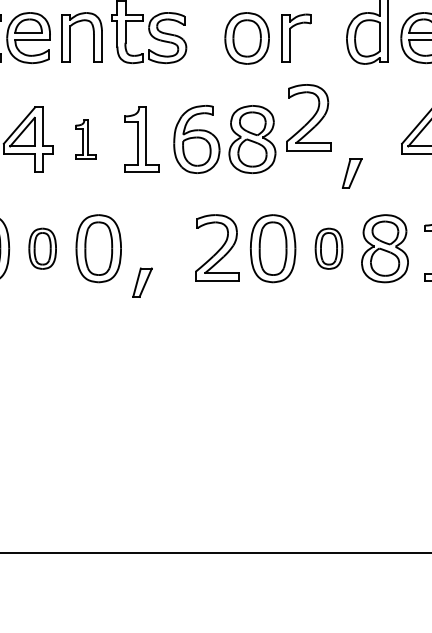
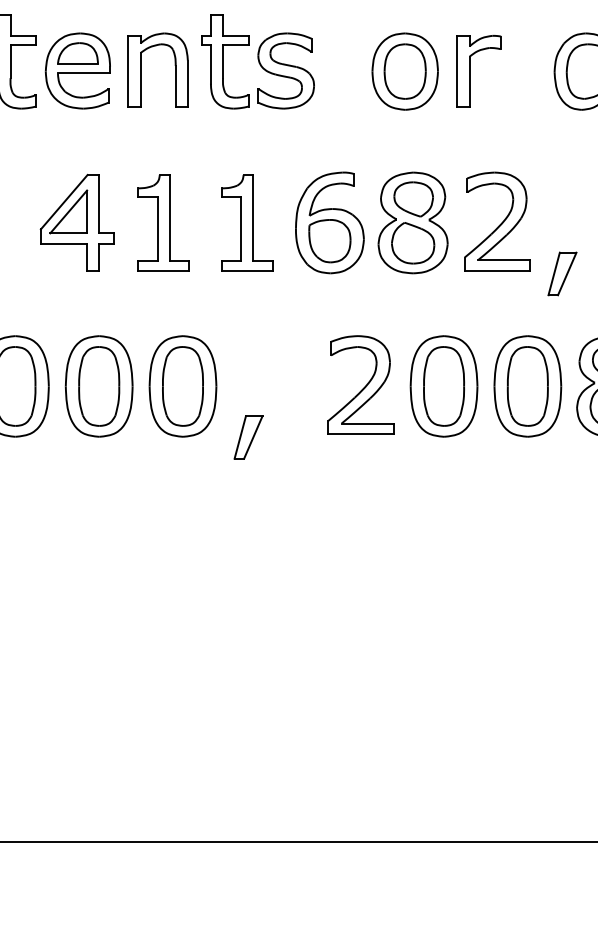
part: (308, 117) -> (497, 221), moved
part: (85, 139) -> (163, 222), size x1.67
part: (42, 248) -> (98, 386), size x1.67
part: (328, 248) -> (527, 386), size x1.67

